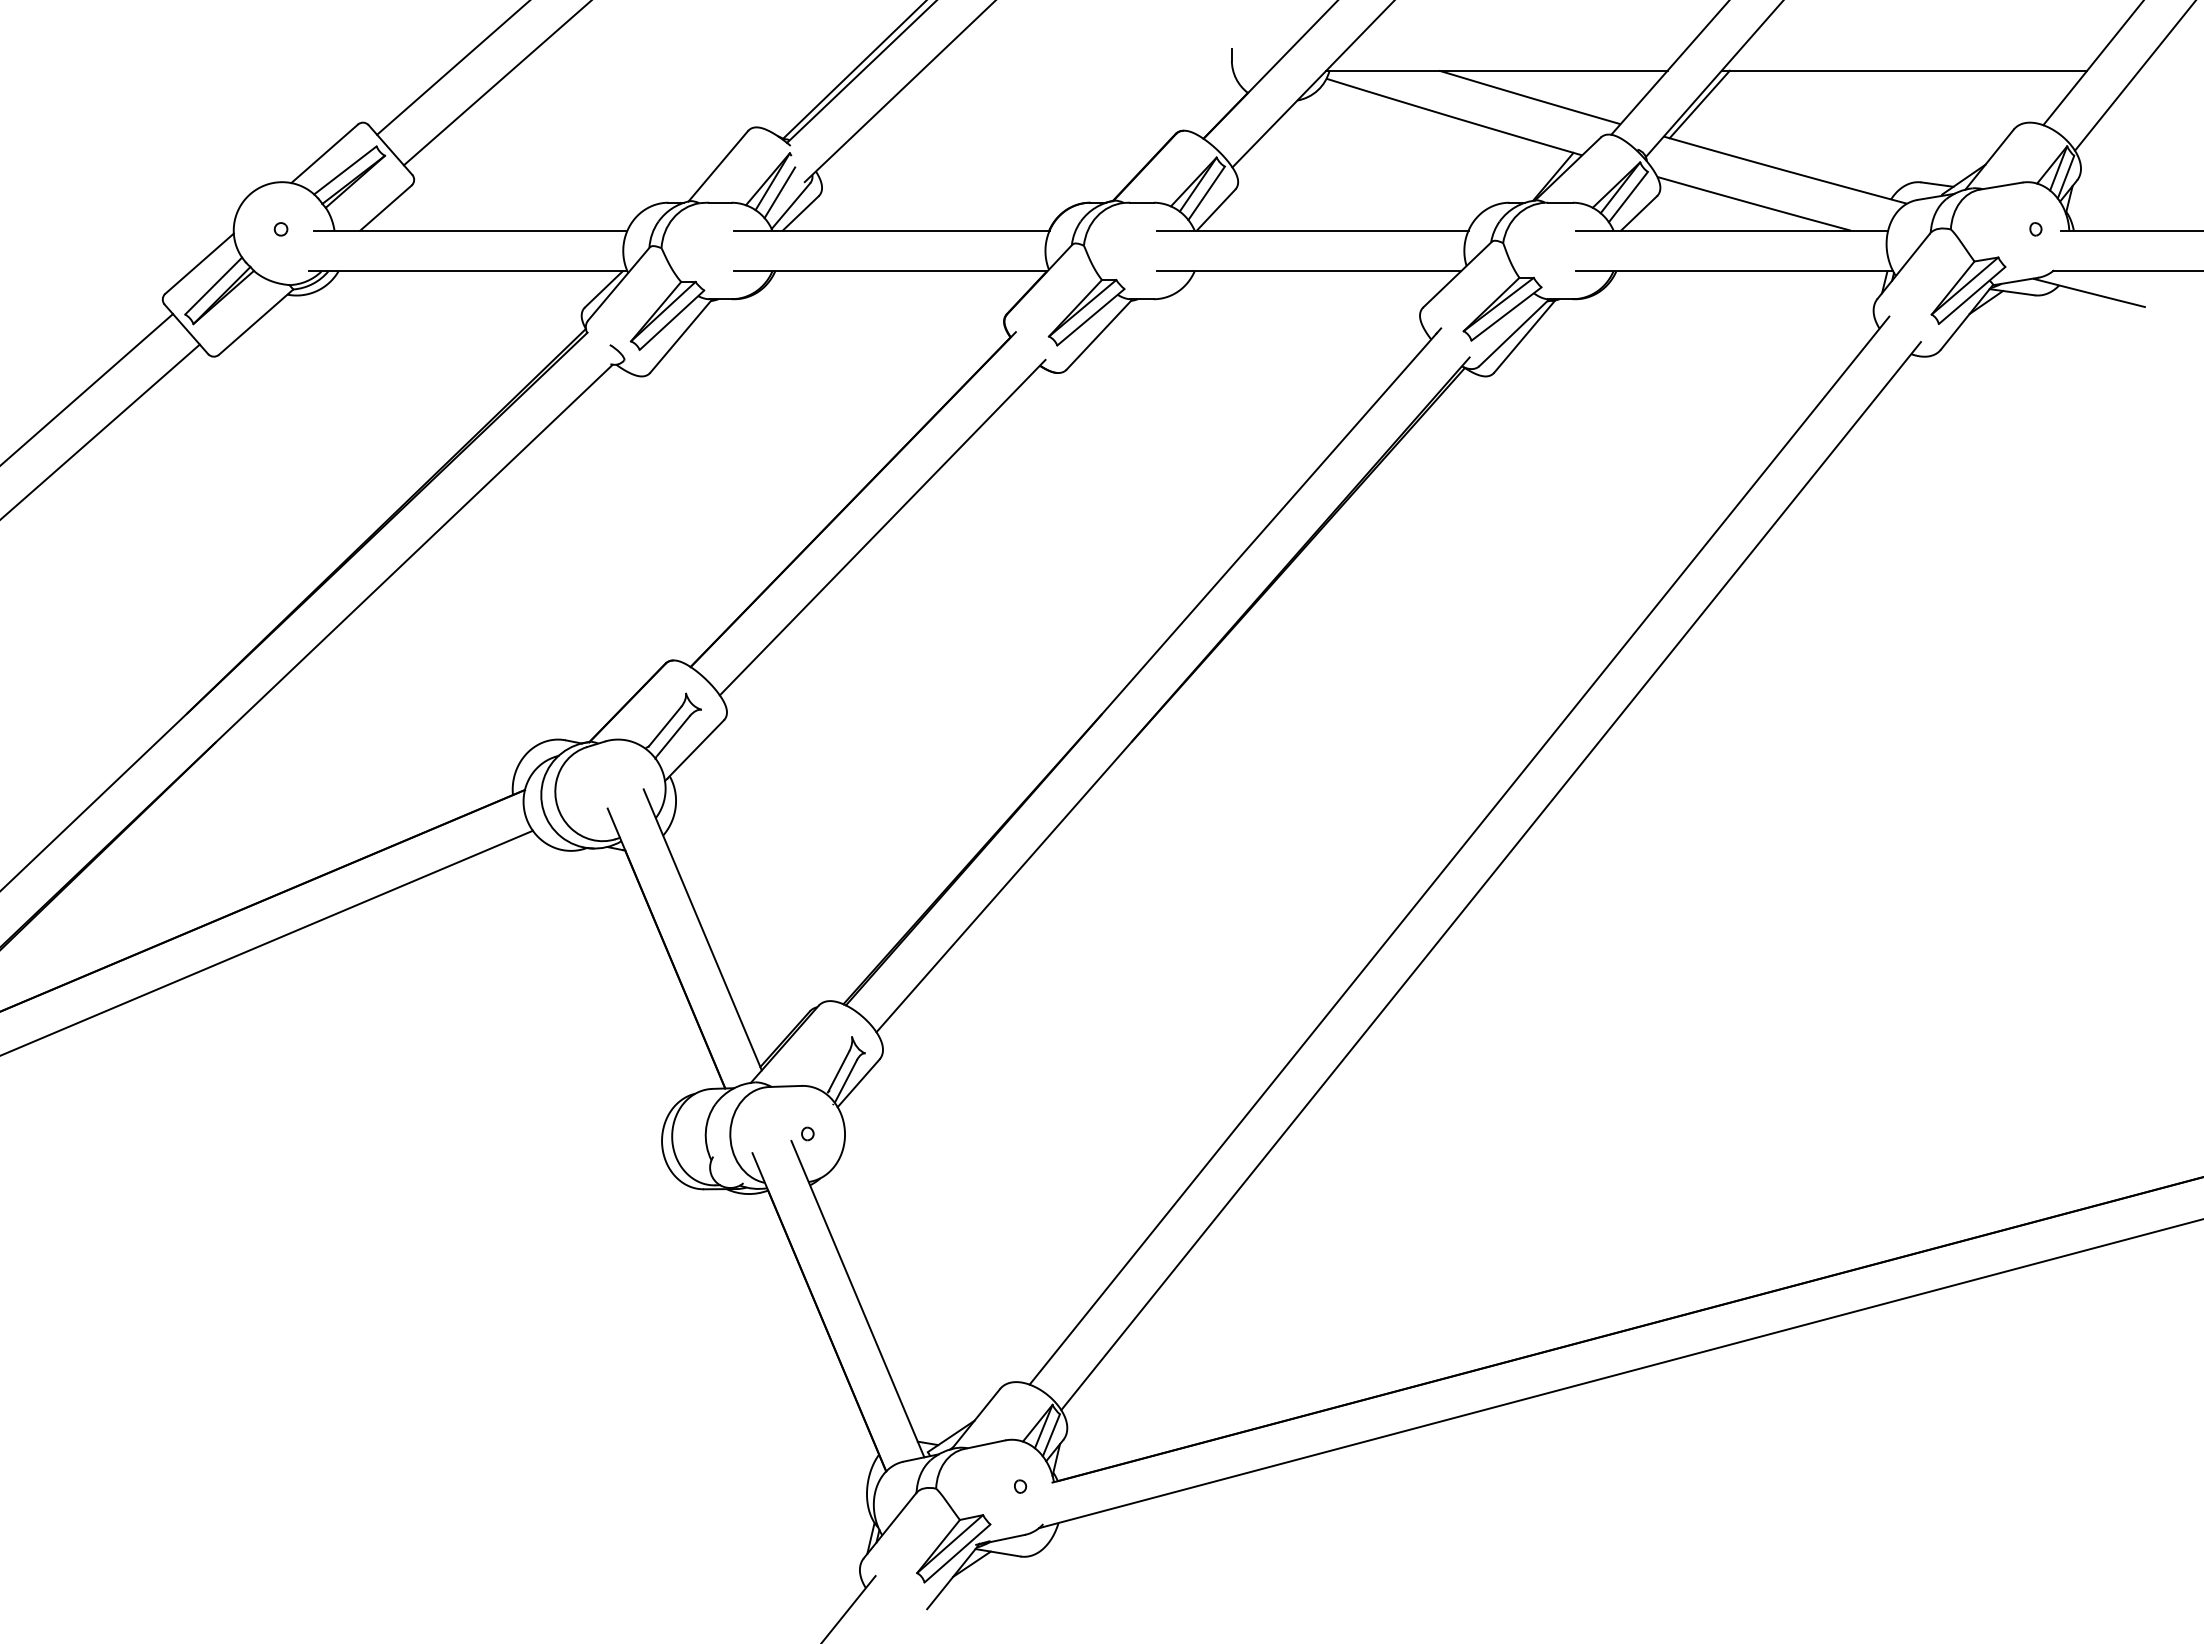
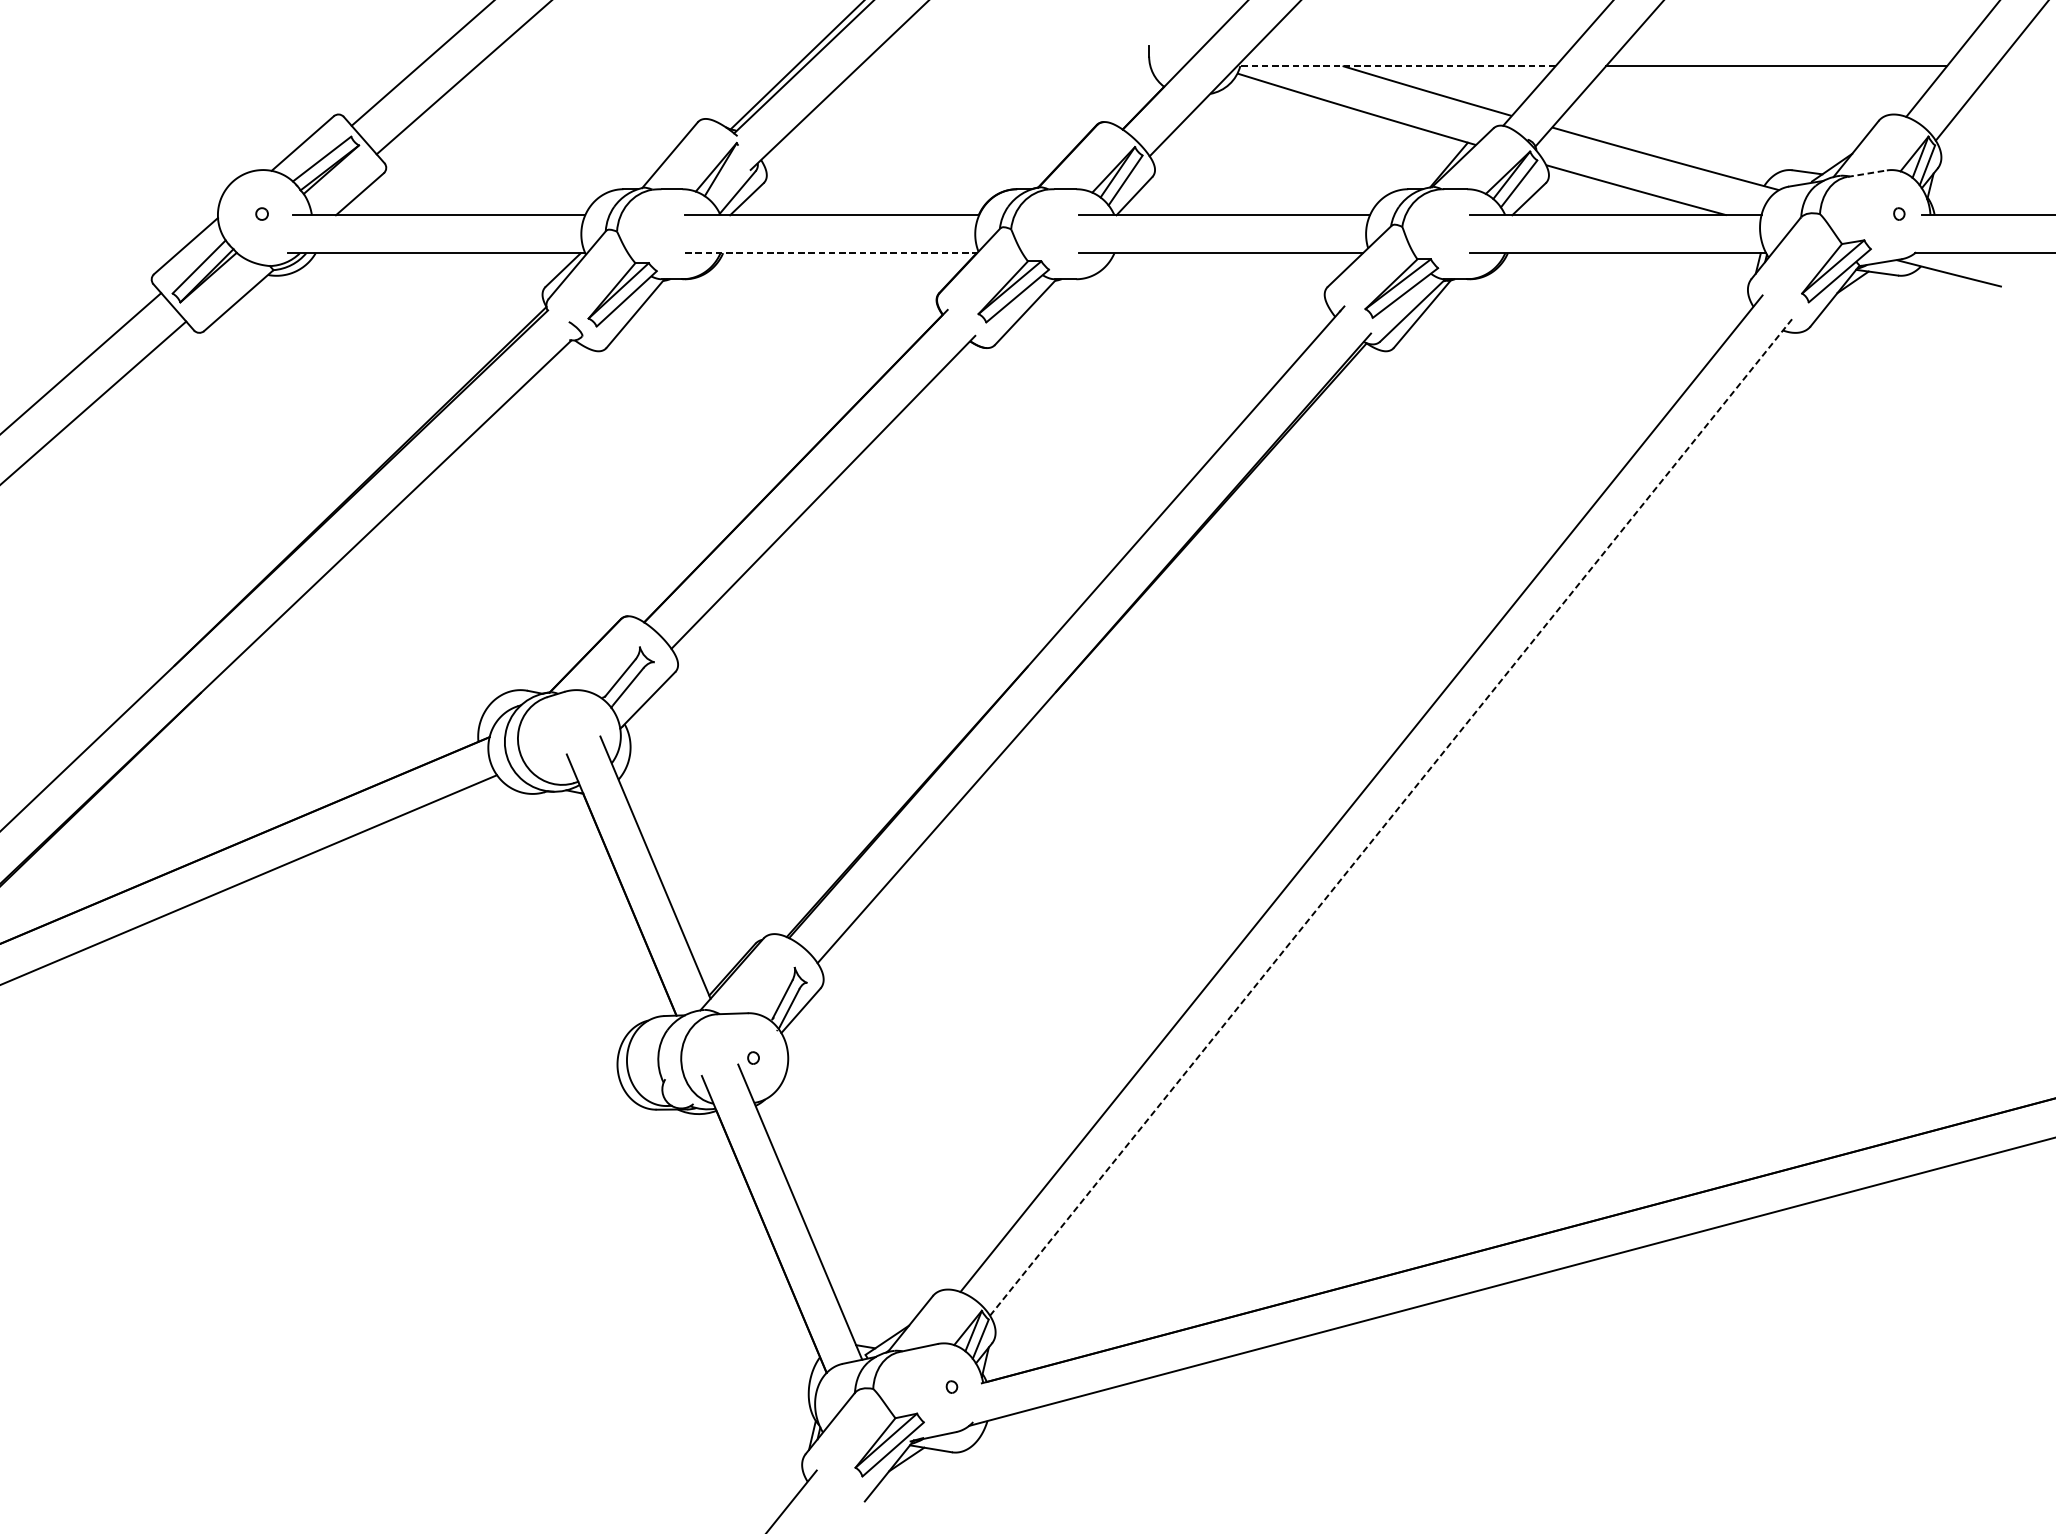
line: (1496, 70) -> (1396, 65), solid -> dashed
line: (1699, 104) -> (1585, 97), removed
line: (2001, 186) -> (1867, 174), solid -> dashed
line: (779, 192) -> (727, 179), removed
line: (890, 271) -> (830, 253), solid -> dashed
line: (1491, 876) -> (1391, 817), solid -> dashed

